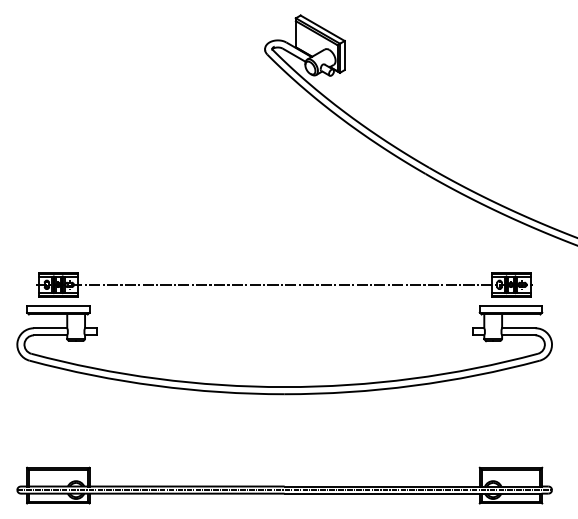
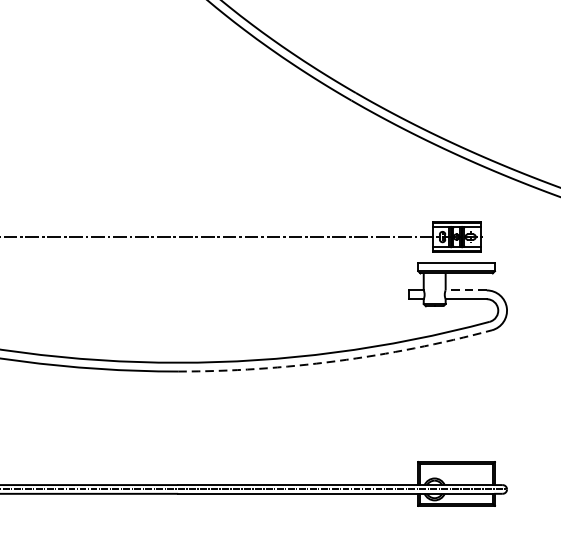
line: (518, 328) -> (465, 290), solid -> dashed
arc: (413, 385) -> (336, 360), solid -> dashed

